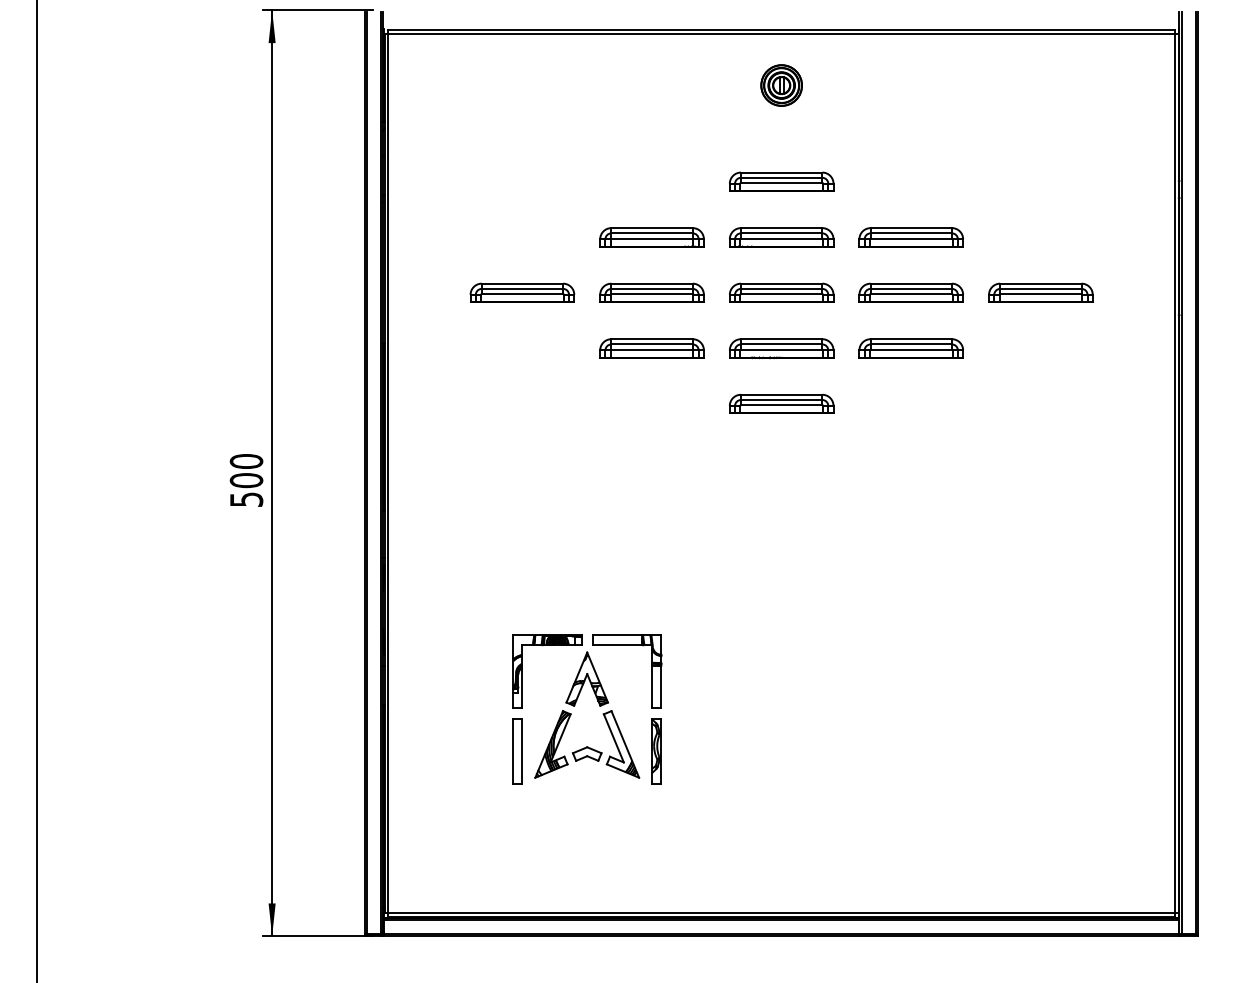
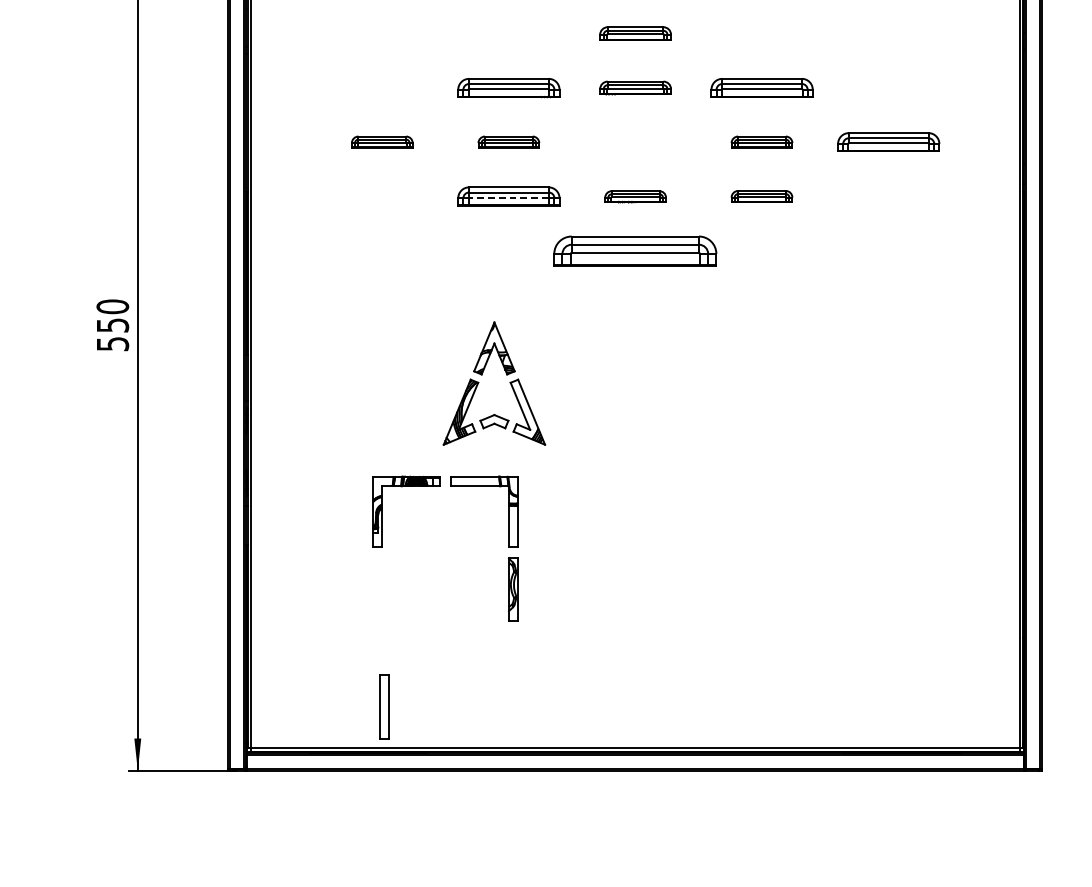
part: (781, 181) -> (635, 33), size x0.7
part: (781, 237) -> (635, 88), size x0.7
part: (522, 292) -> (382, 141), size x0.6
part: (651, 292) -> (508, 141), size x0.6
part: (781, 292) -> (635, 141), removed
part: (910, 292) -> (761, 141), size x0.6
part: (781, 348) -> (635, 196), size x0.6
part: (910, 348) -> (761, 196), size x0.6
line: (652, 349) -> (509, 197), solid -> dashed
part: (781, 403) -> (635, 250), size x1.6
text: (246, 480) -> (112, 325), 500 -> 550
part: (599, 706) -> (506, 375), moved
part: (517, 751) -> (384, 707), moved

